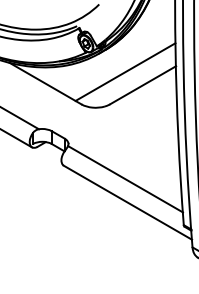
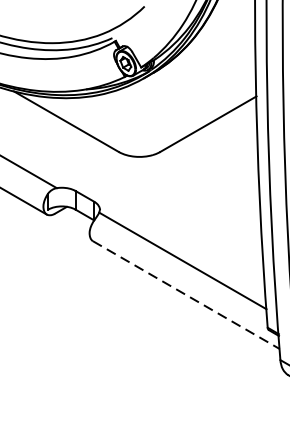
line: (125, 71) -> (182, 104), removed
line: (128, 202) -> (187, 294), solid -> dashed

